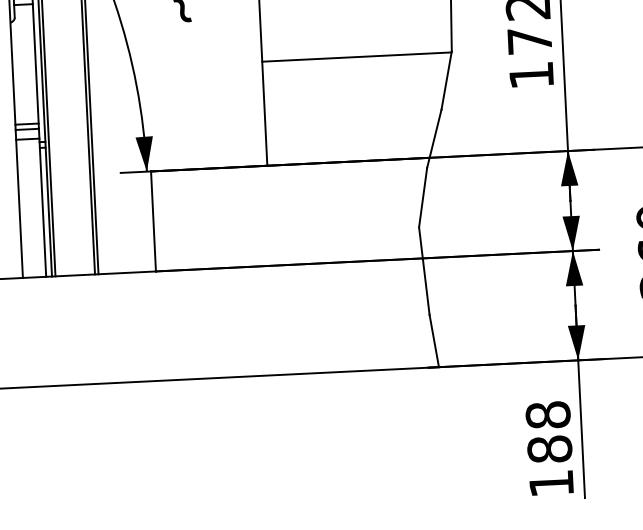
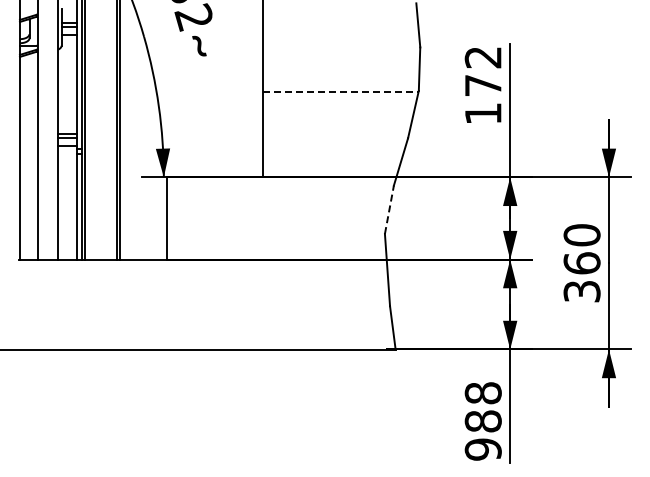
line: (356, 56) -> (340, 91), solid -> dashed
line: (423, 197) -> (389, 209), solid -> dashed
text: (550, 483) -> (482, 449), 188 -> 988

